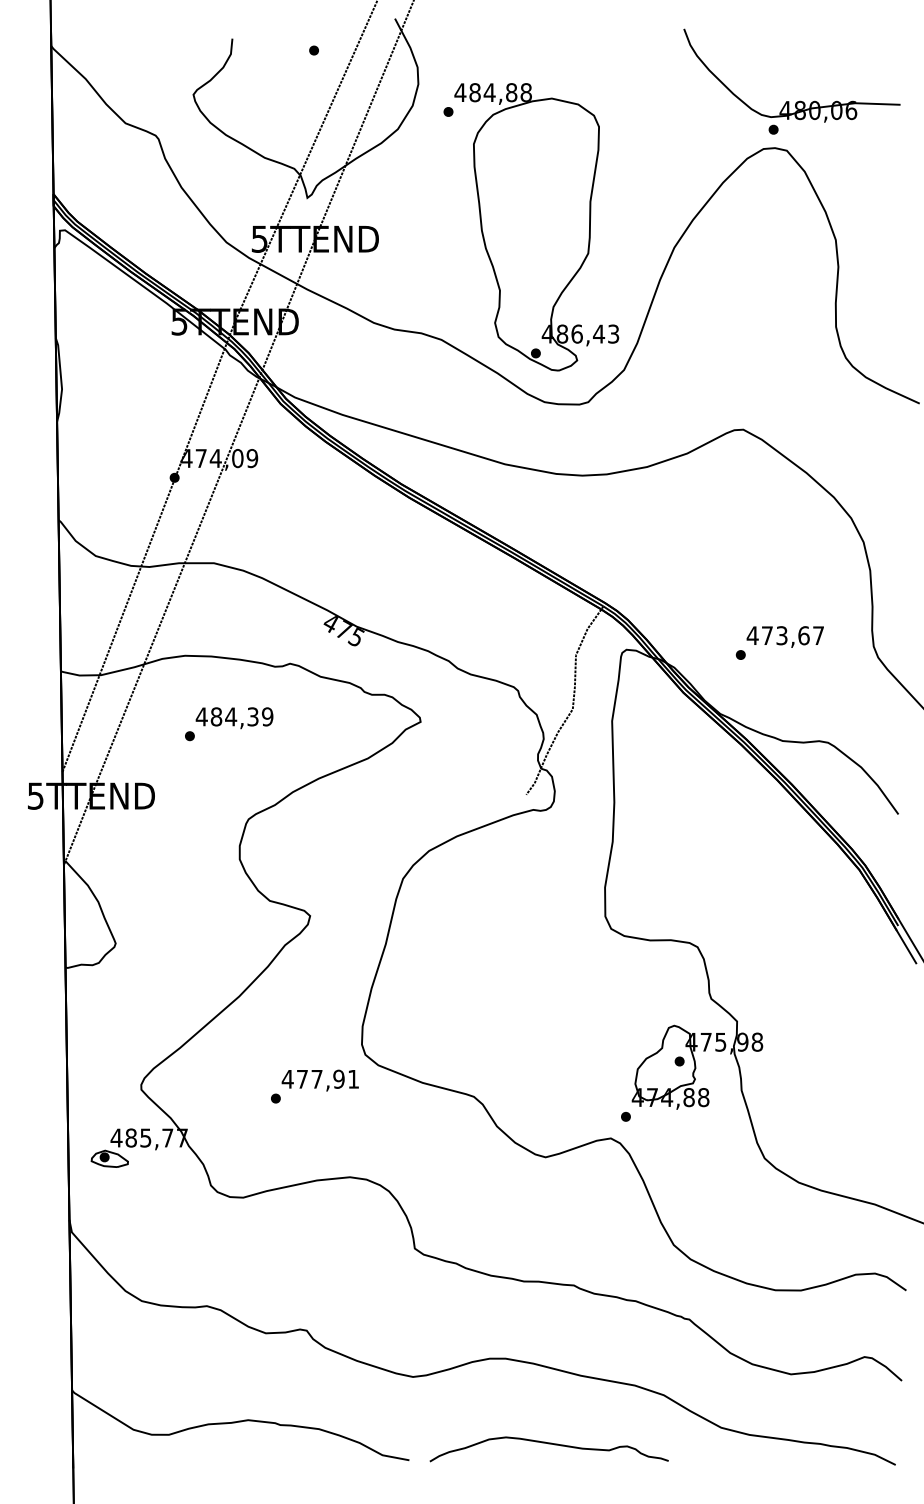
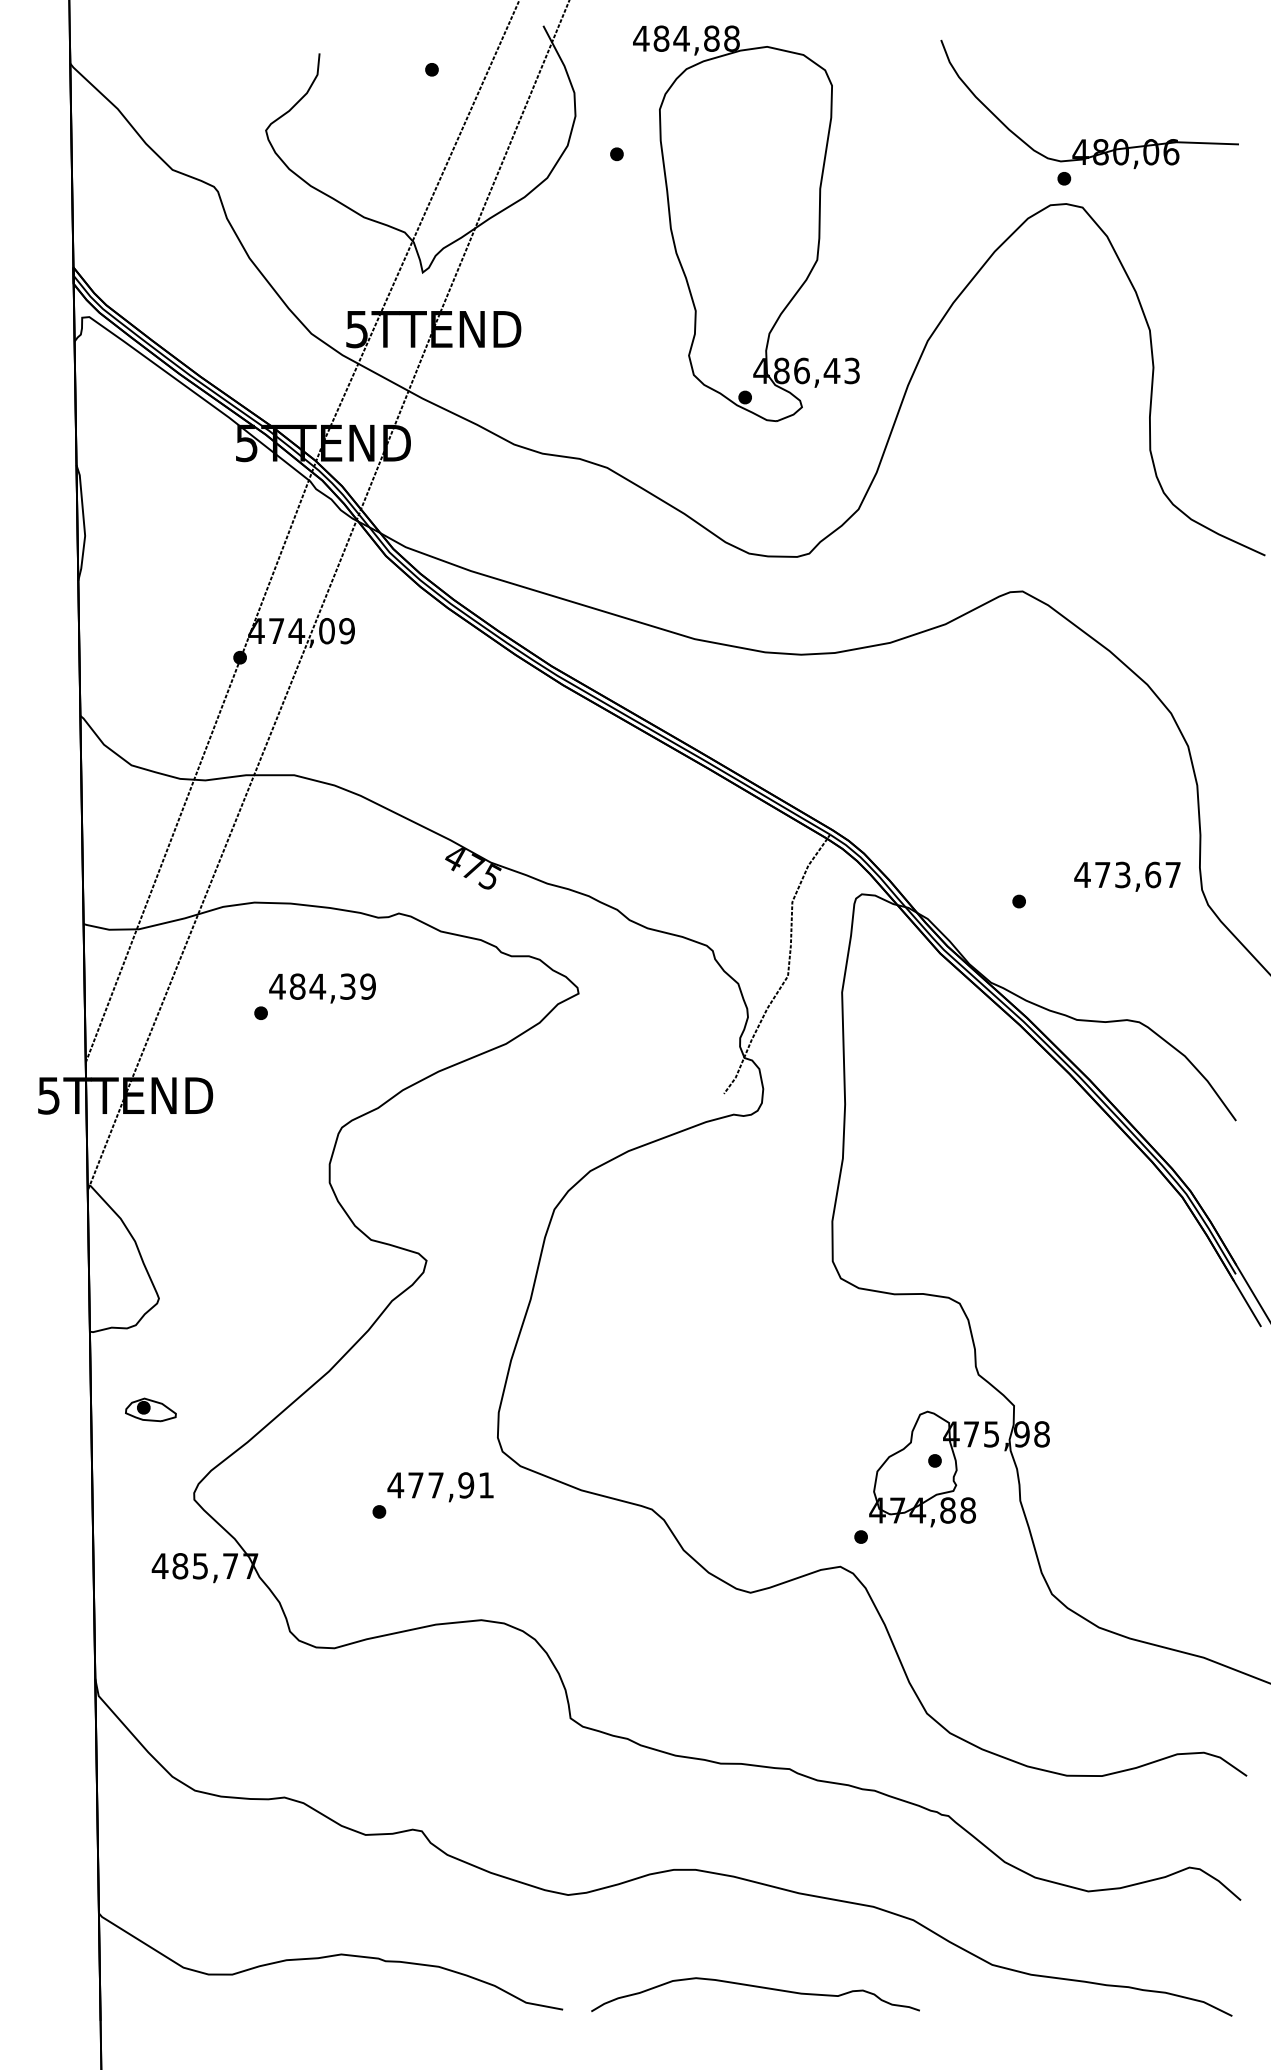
part: (536, 226) -> (746, 223), moved
text: (785, 636) -> (1127, 876), moved
part: (109, 1158) -> (150, 1409), moved

